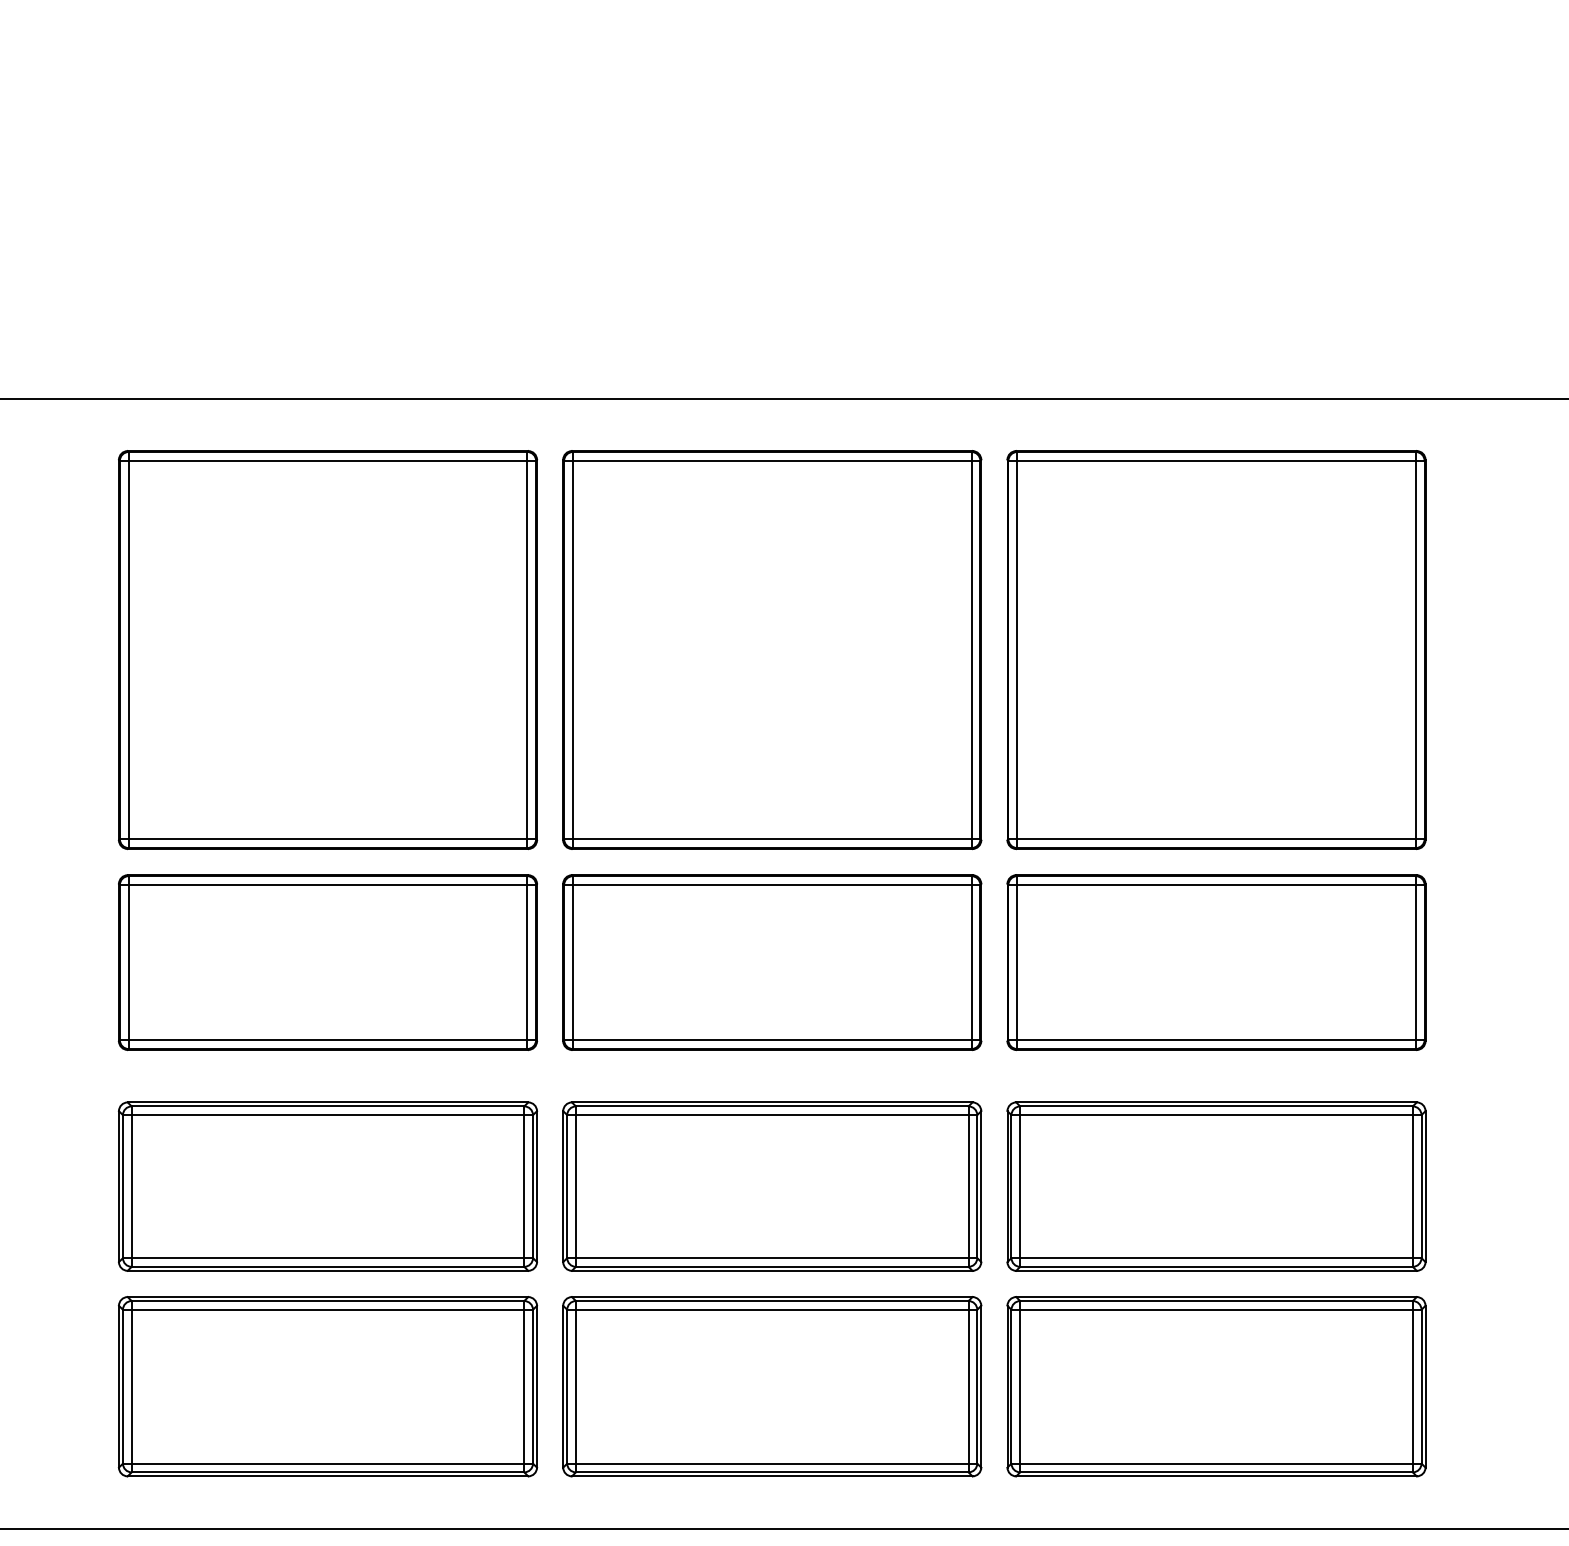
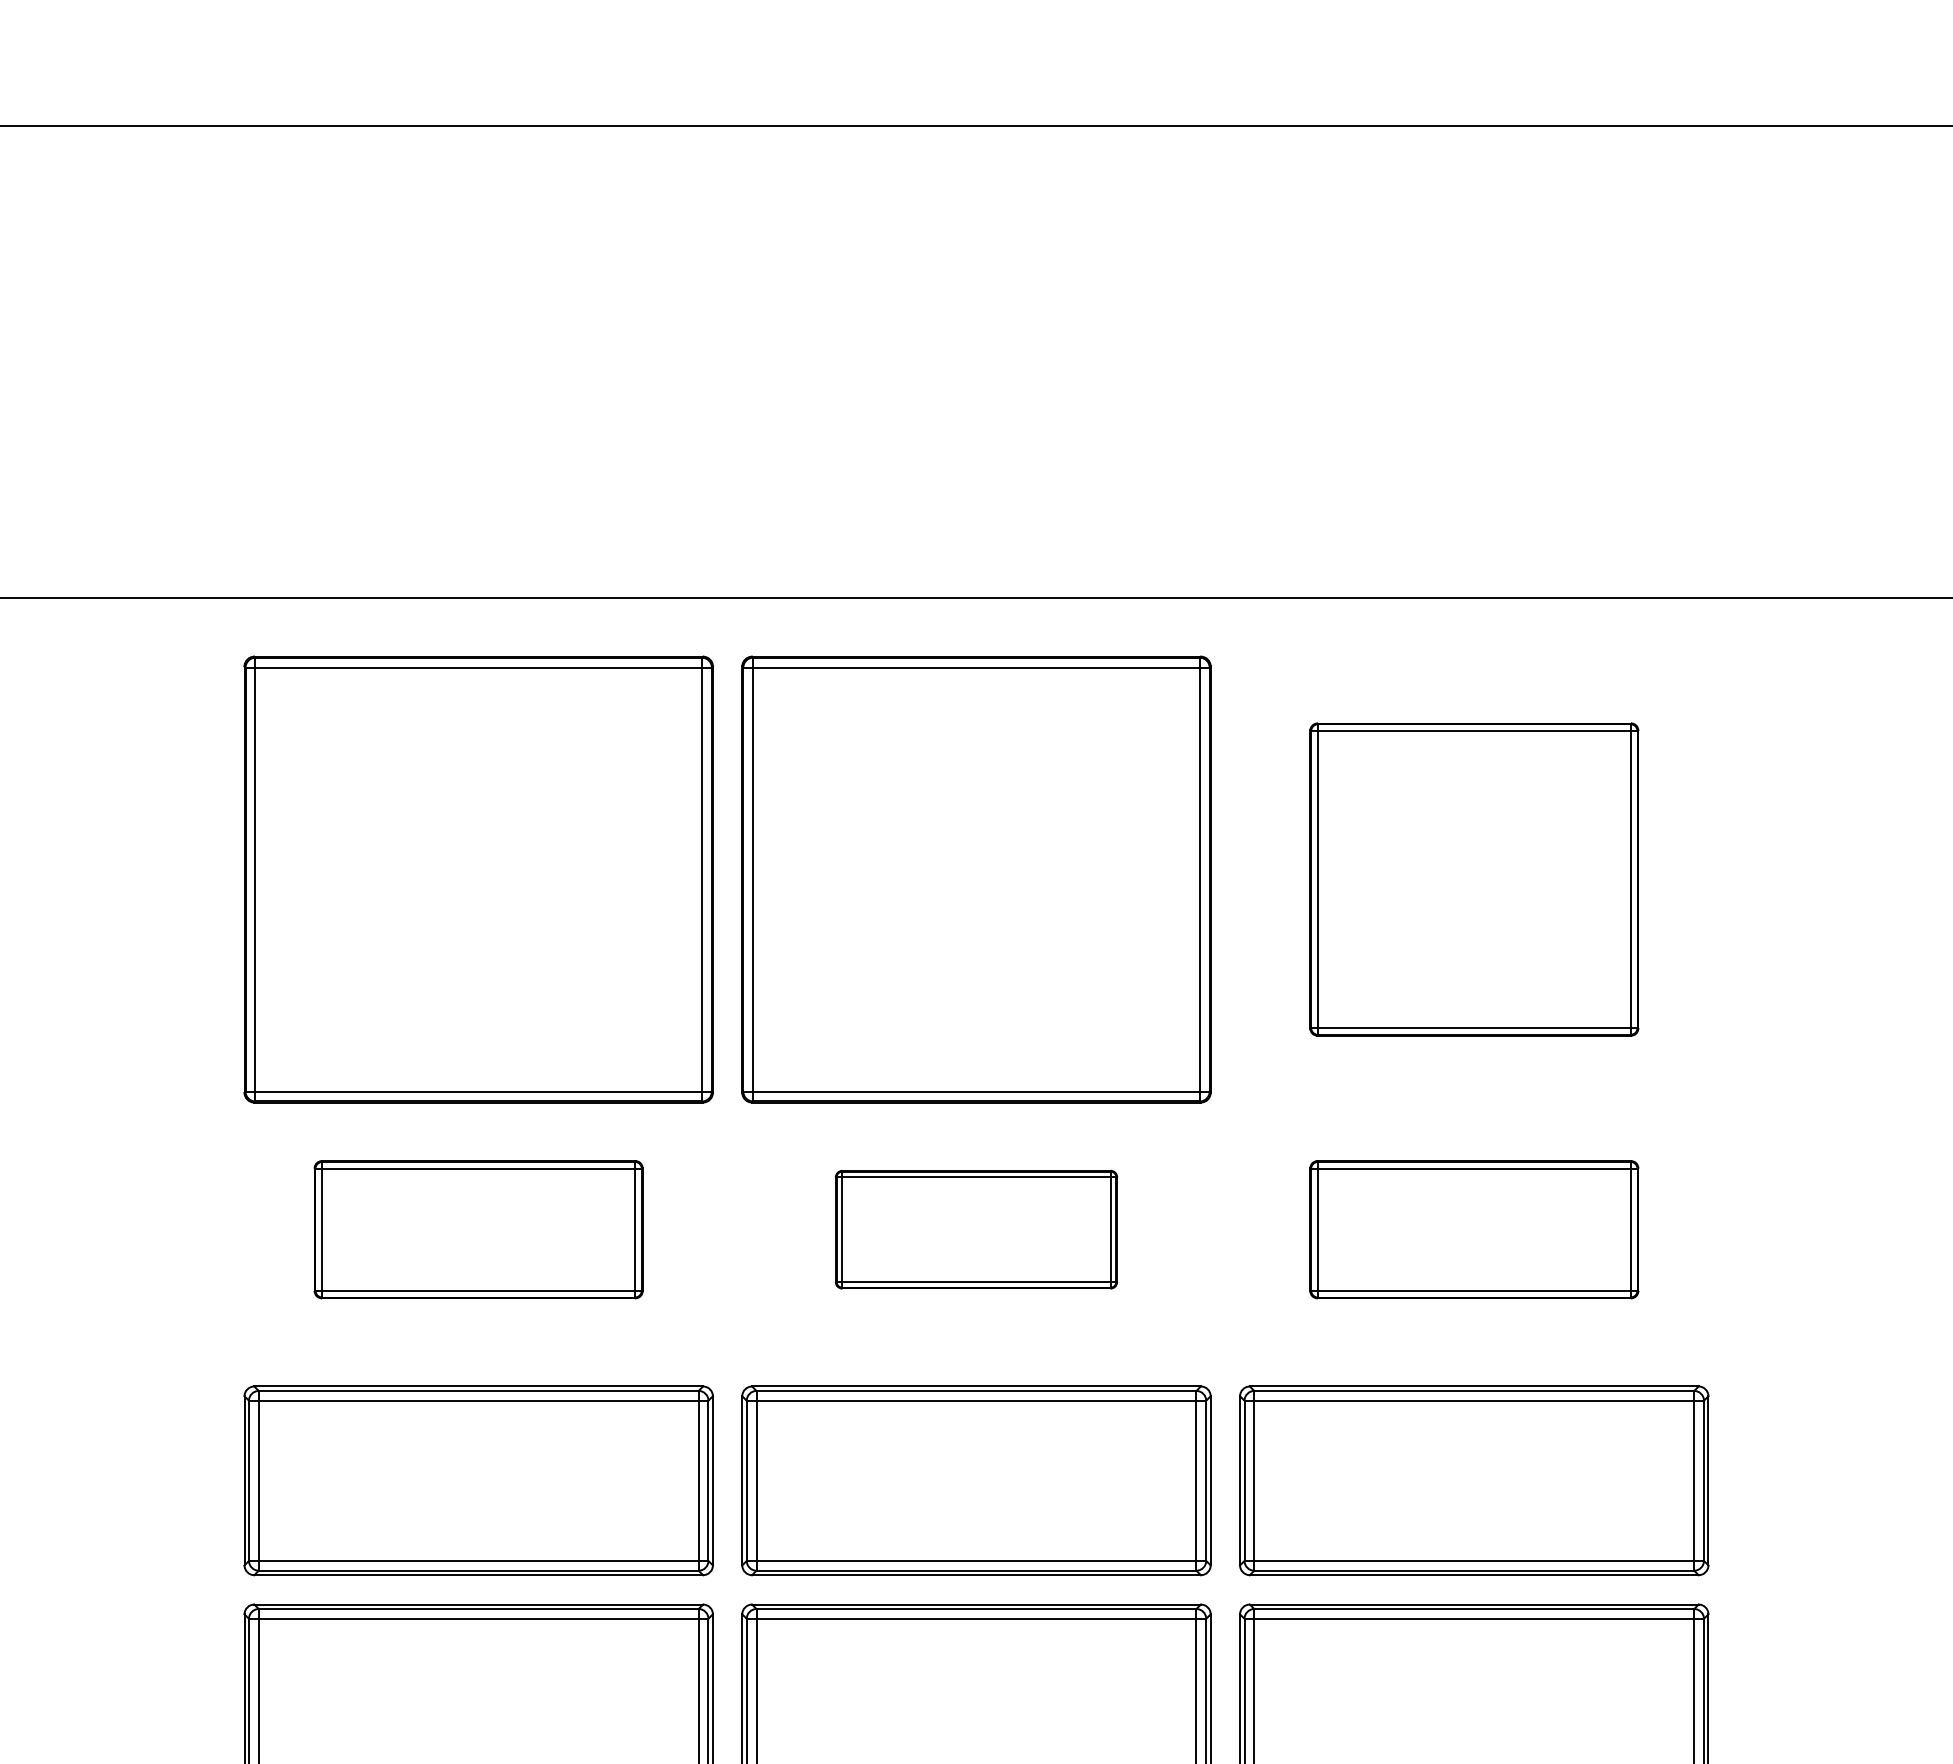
part: (1216, 649) -> (1474, 879), size x0.7
part: (327, 962) -> (478, 1229), size x0.7
part: (772, 962) -> (976, 1229), size x0.6
part: (1216, 962) -> (1474, 1229), size x0.7

